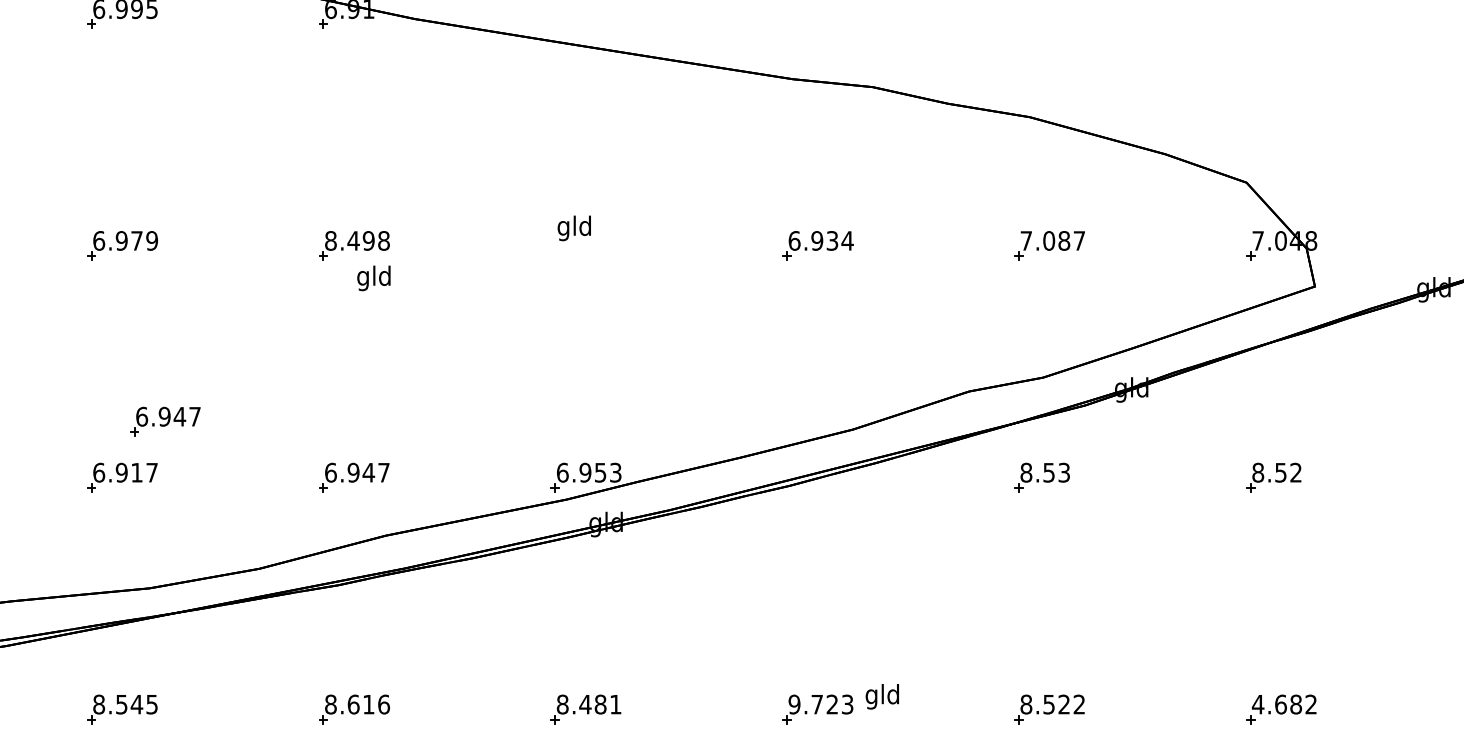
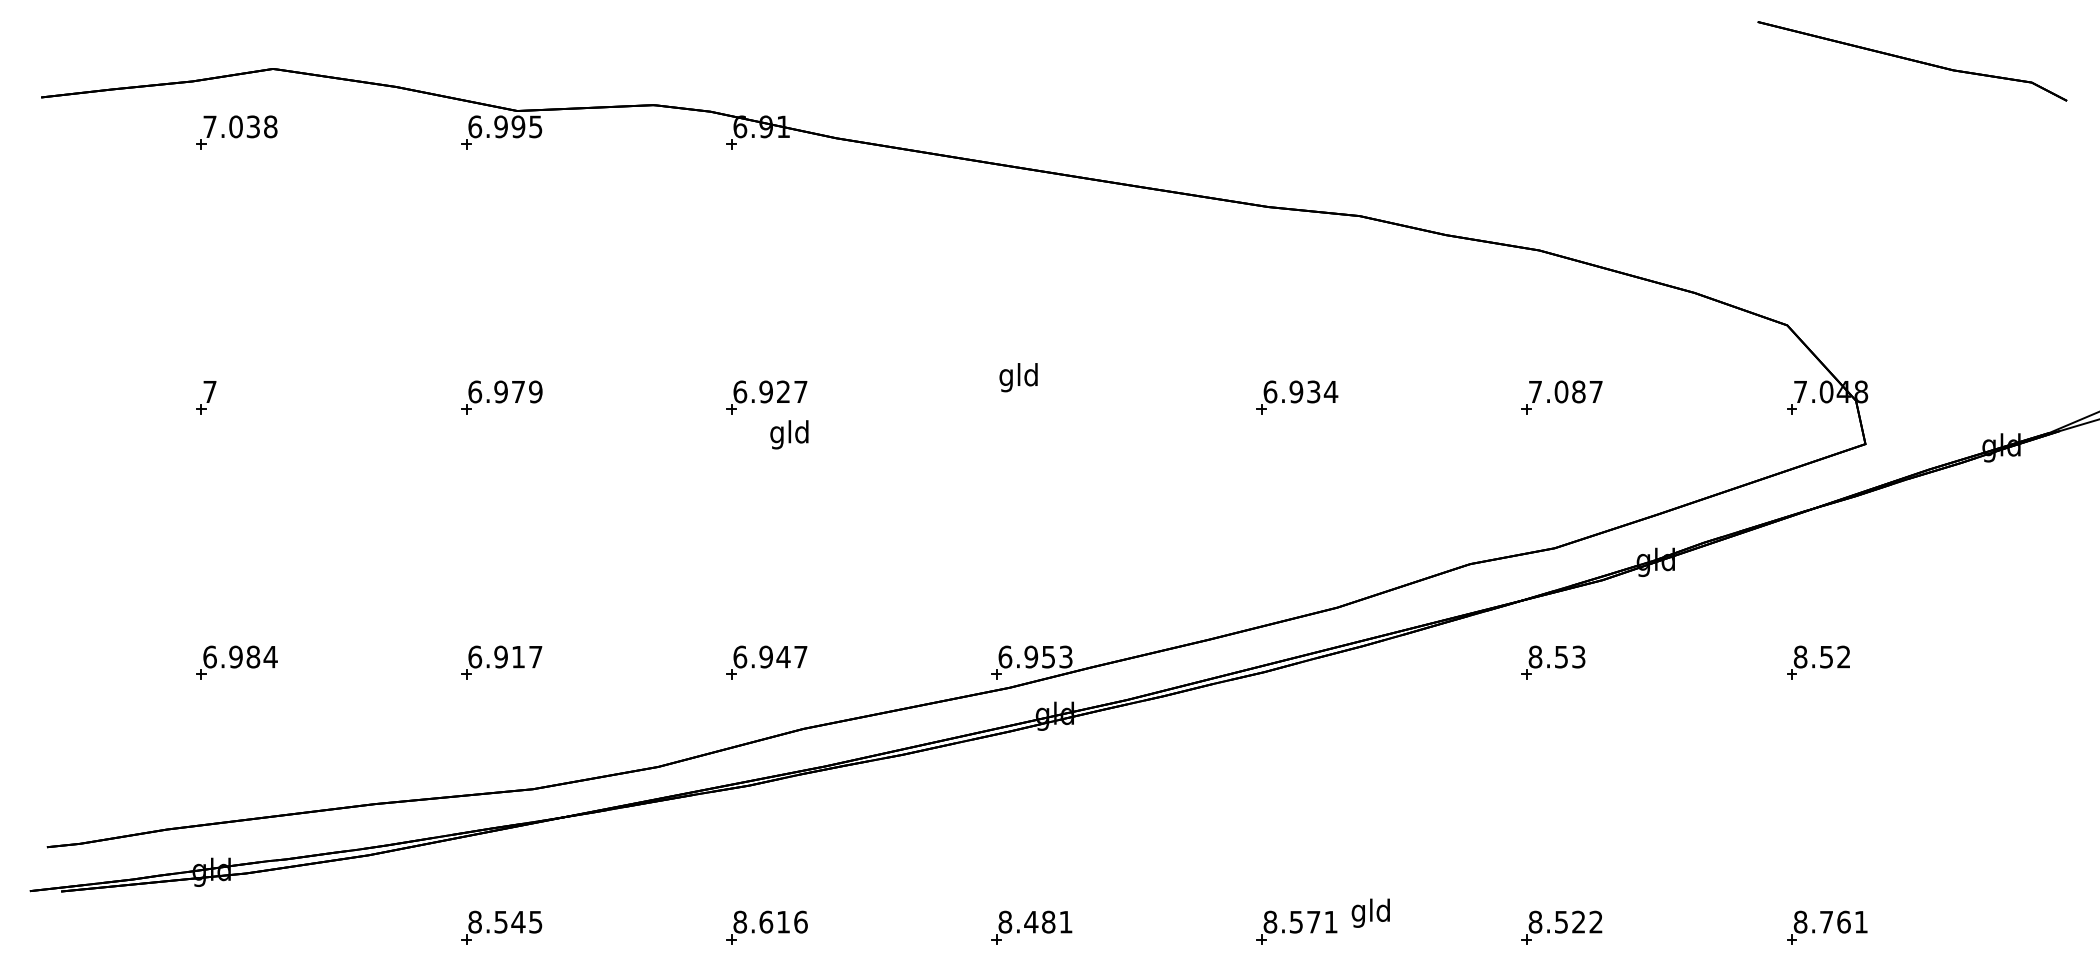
text: (357, 240) -> (770, 391), 8.498 -> 6.927
part: (165, 421) -> (550, 598), removed
text: (820, 704) -> (1300, 921), 9.723 -> 8.571
text: (1284, 704) -> (1830, 921), 4.682 -> 8.761

